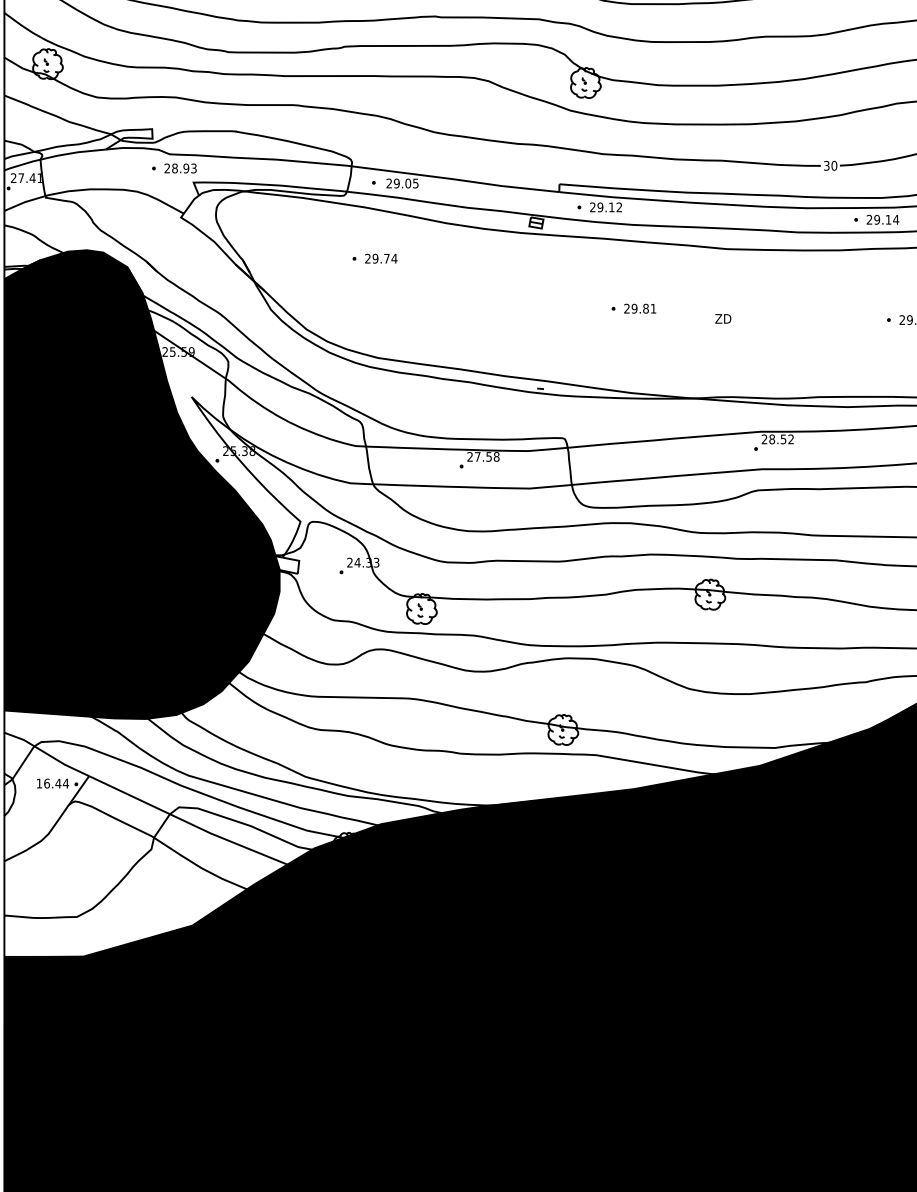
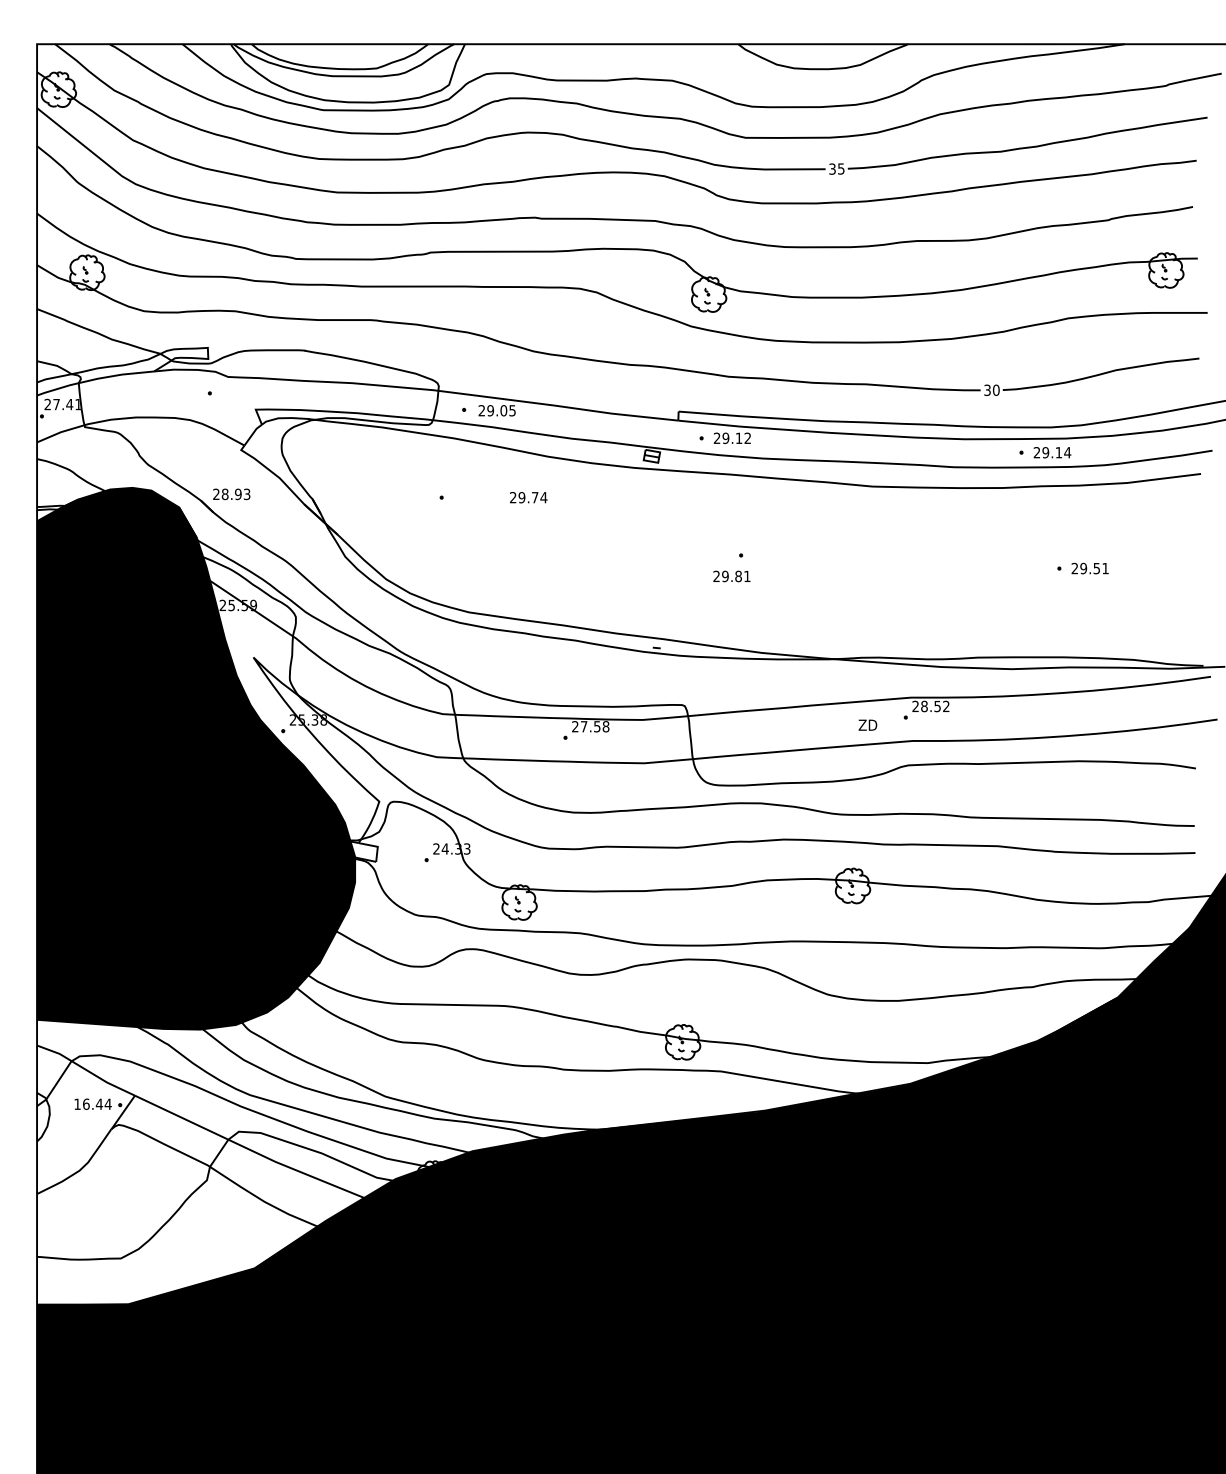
text: (180, 168) -> (231, 494), moved
text: (381, 258) -> (528, 497), moved
text: (639, 308) -> (731, 576), moved
text: (722, 318) -> (867, 724), moved

